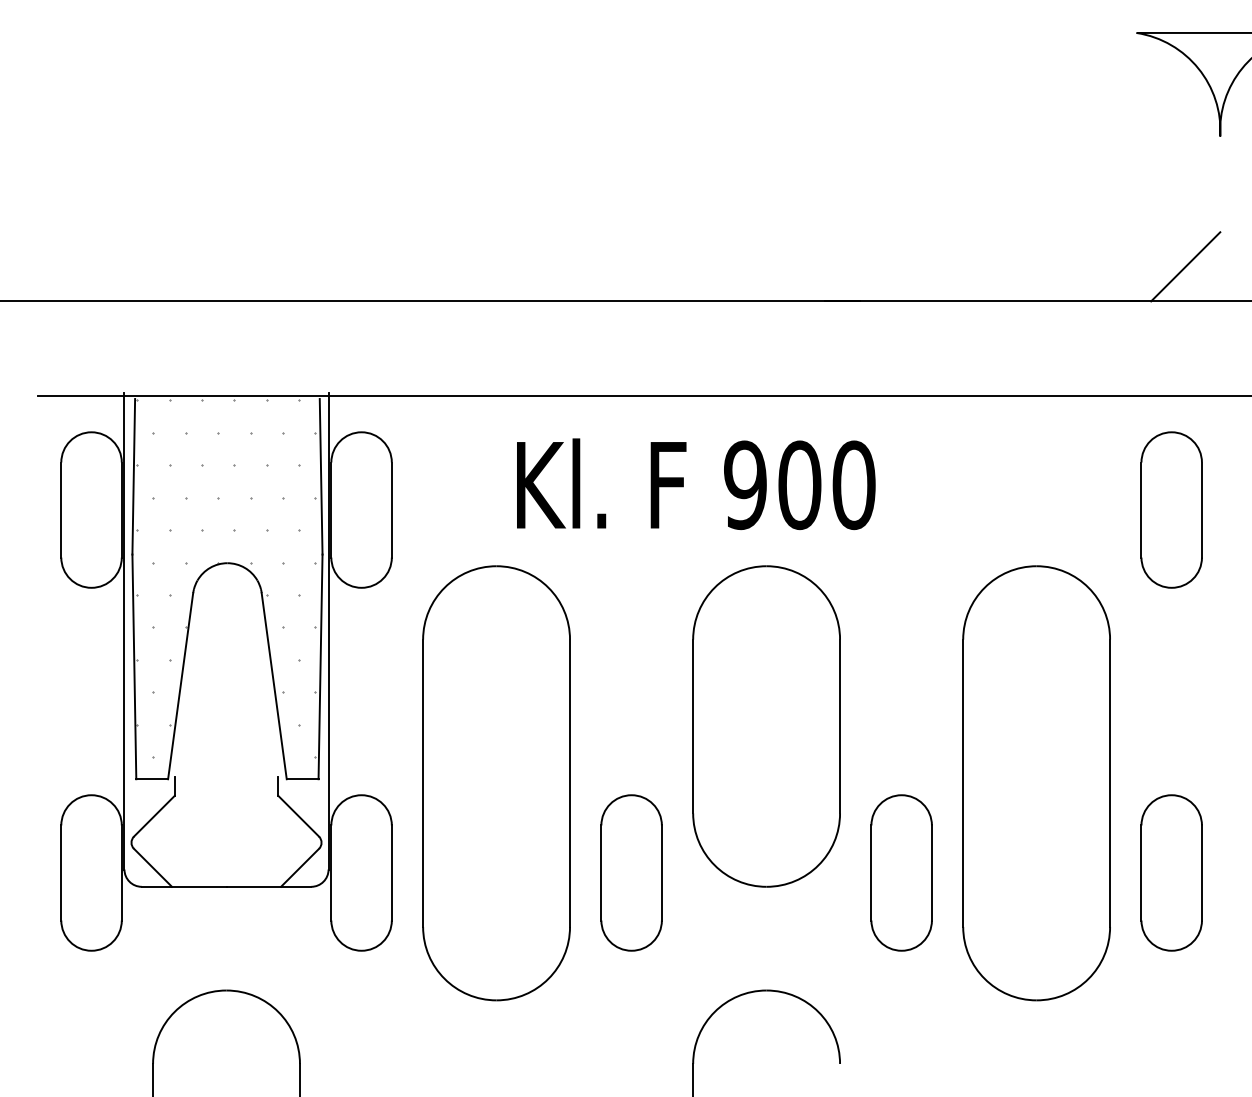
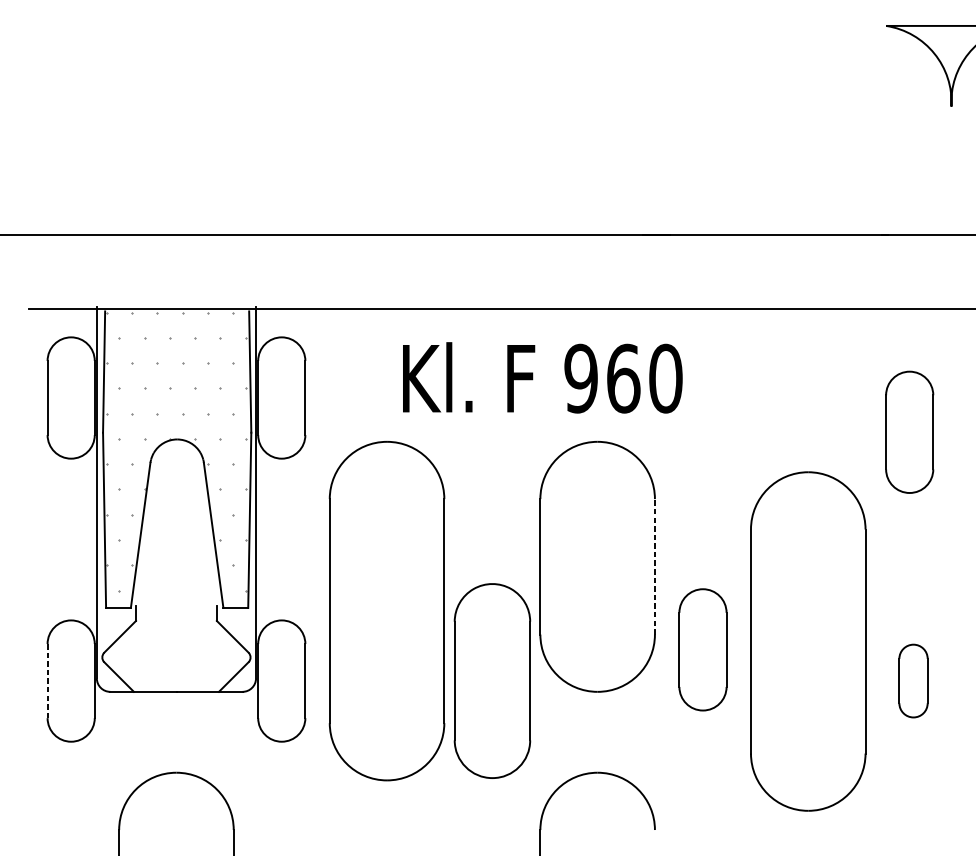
line: (1185, 266) -> (924, 208), removed
text: (799, 484) -> (623, 378), 900 -> 960
part: (1171, 509) -> (909, 431), moved
line: (840, 726) -> (655, 566), solid -> dashed
part: (1036, 783) -> (808, 641), moved
part: (631, 872) -> (492, 680), size x1.6
part: (901, 872) -> (702, 649), moved
part: (1171, 872) -> (913, 680), size x0.6
line: (61, 873) -> (47, 681), solid -> dashed

